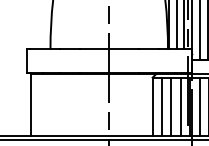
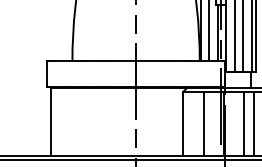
line: (162, 106) -> (193, 123), removed
line: (180, 106) -> (213, 123), removed
line: (200, 106) -> (234, 123), removed

